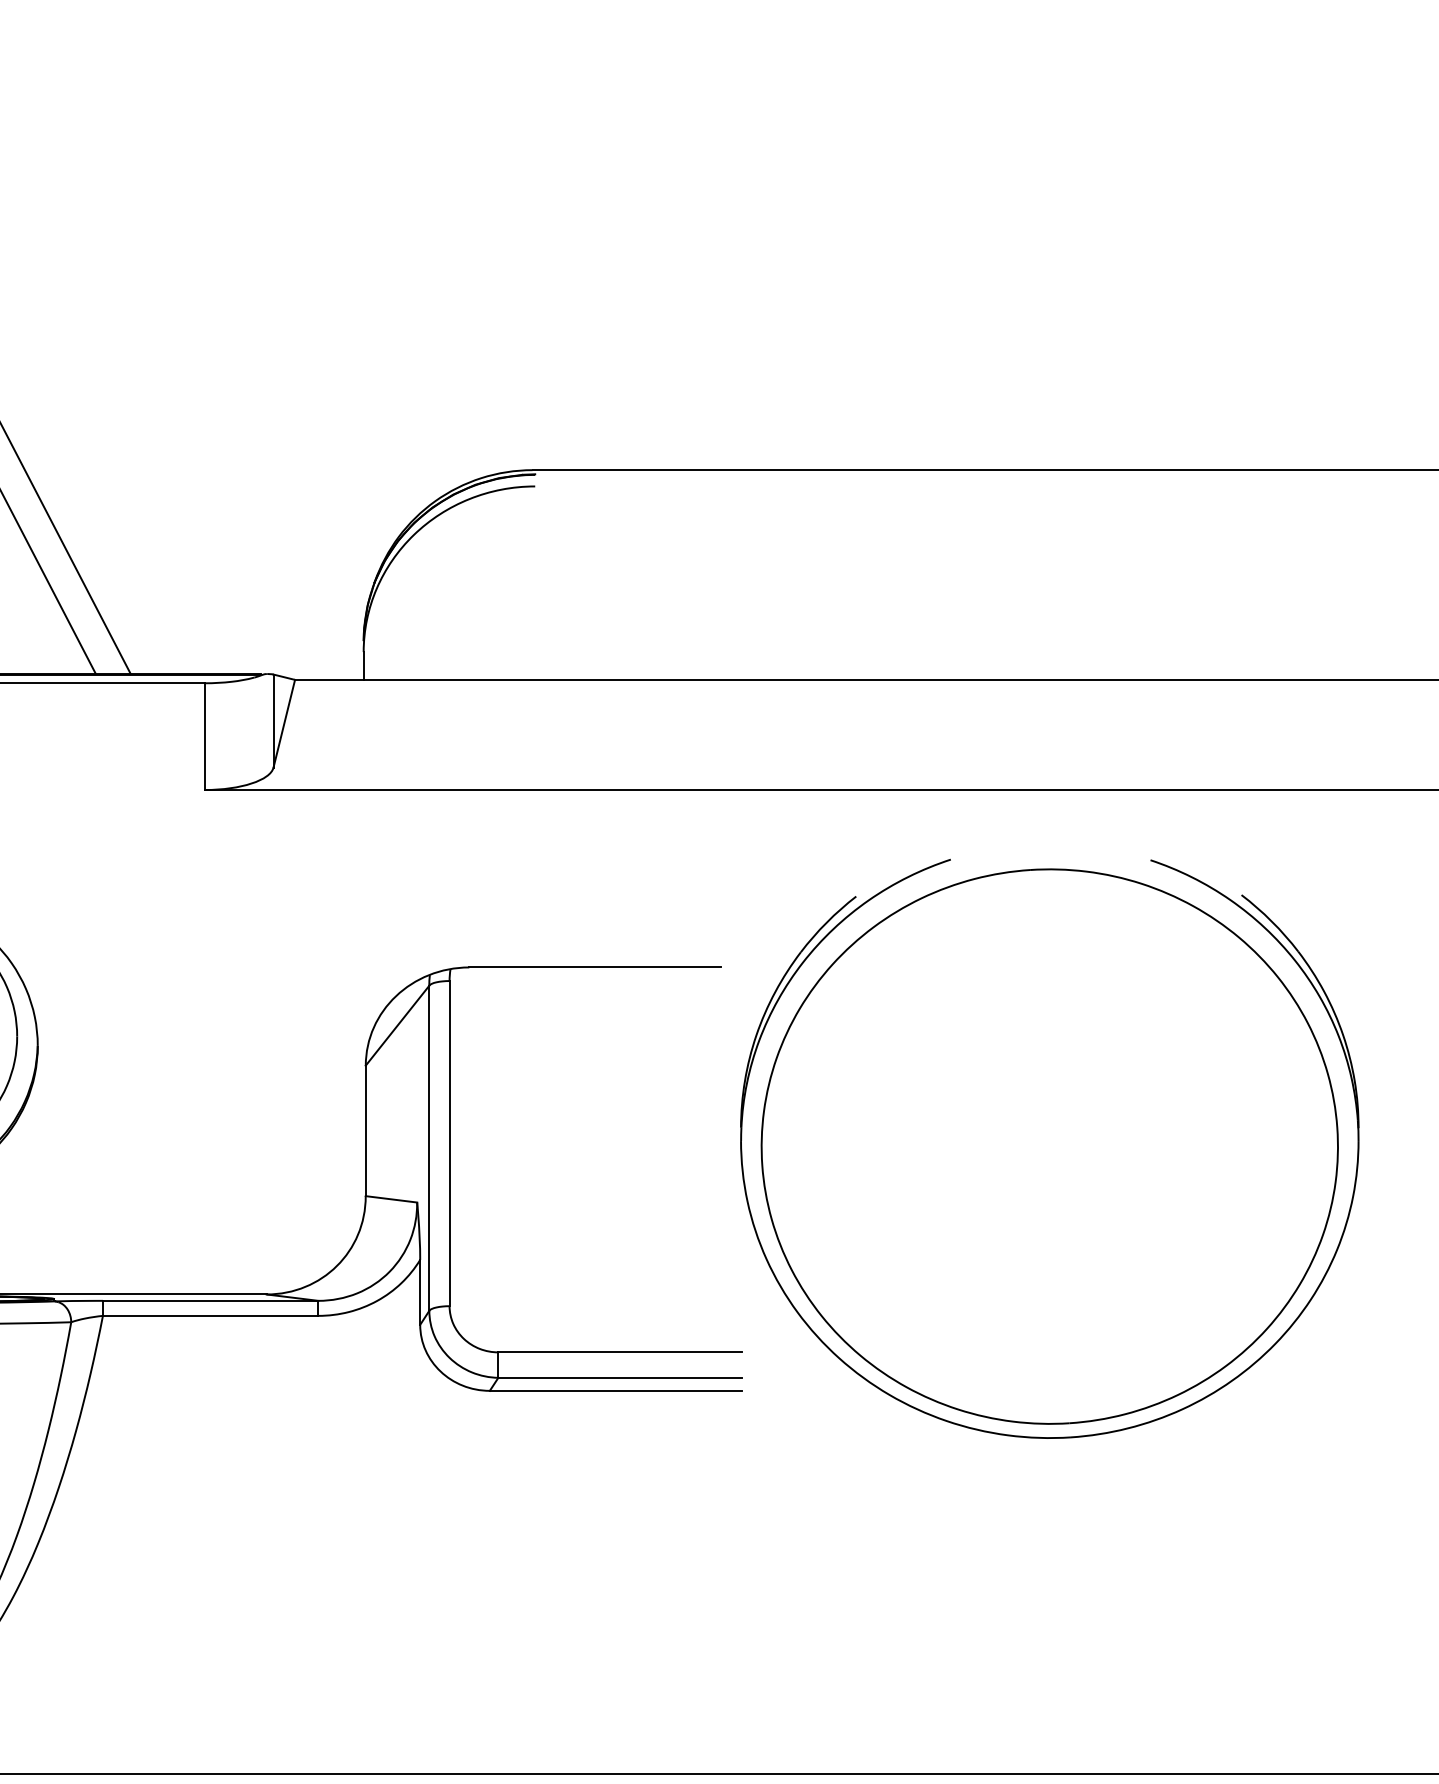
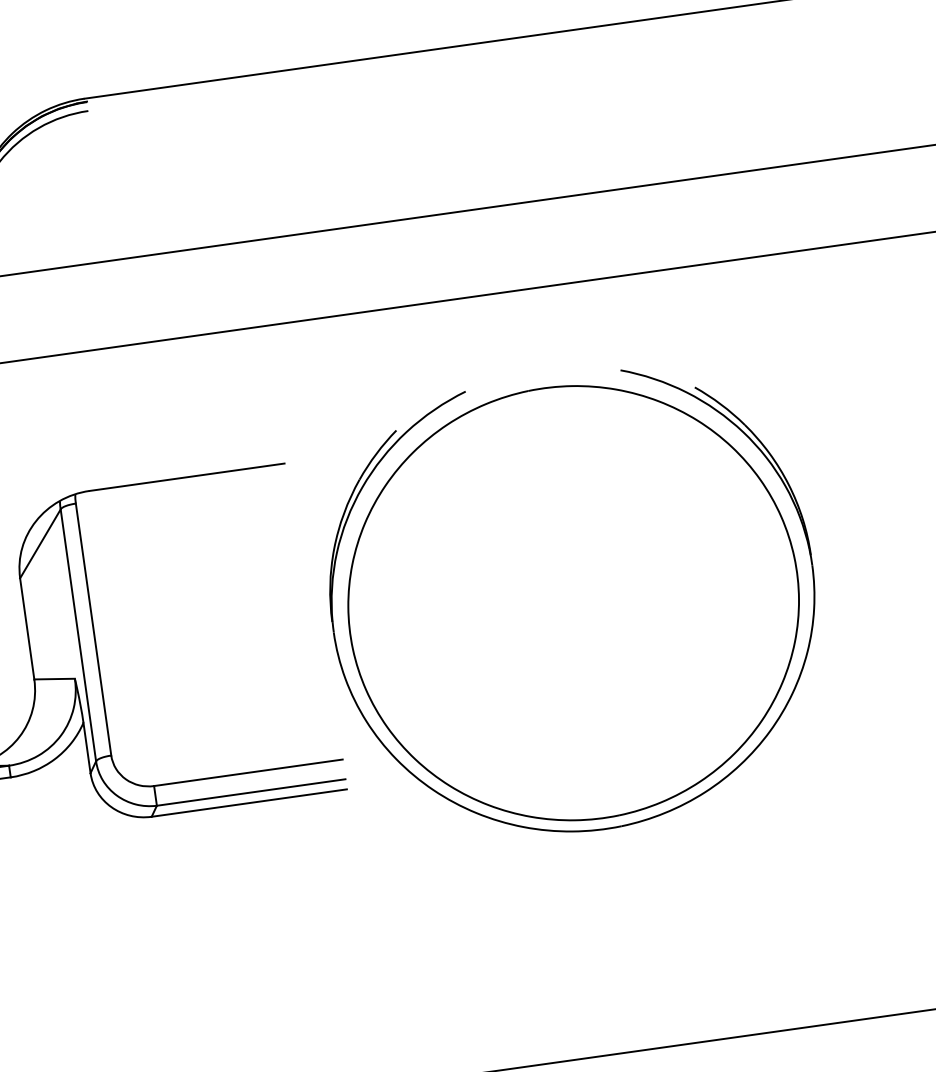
part: (1049, 1148) -> (573, 604), moved

